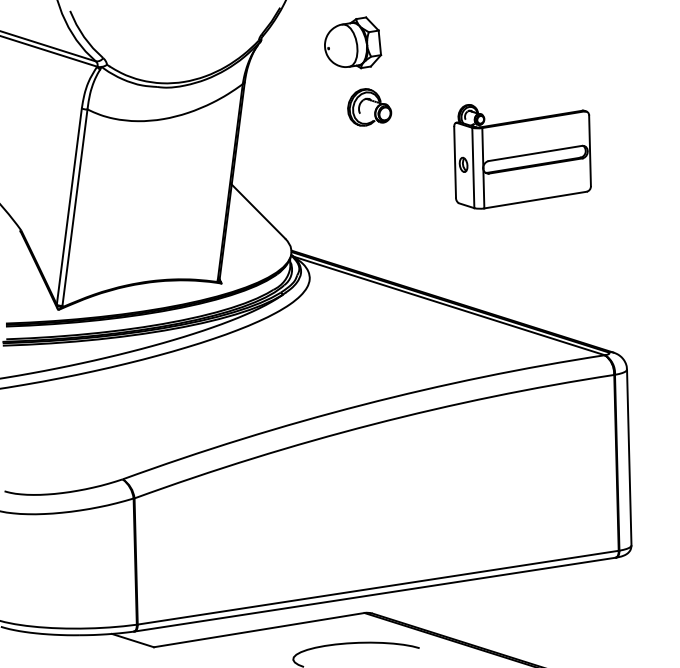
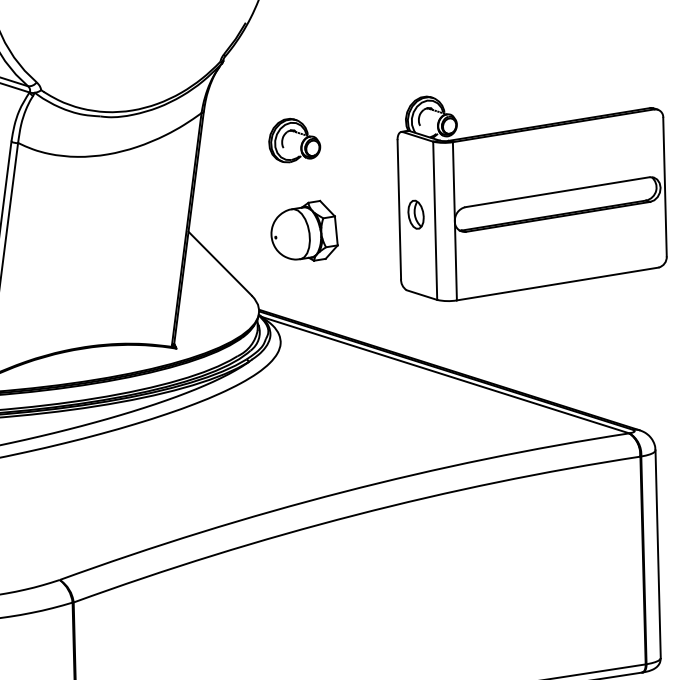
part: (353, 42) -> (305, 230), moved
part: (369, 107) -> (294, 140), moved
part: (522, 156) -> (532, 198), size x1.67

